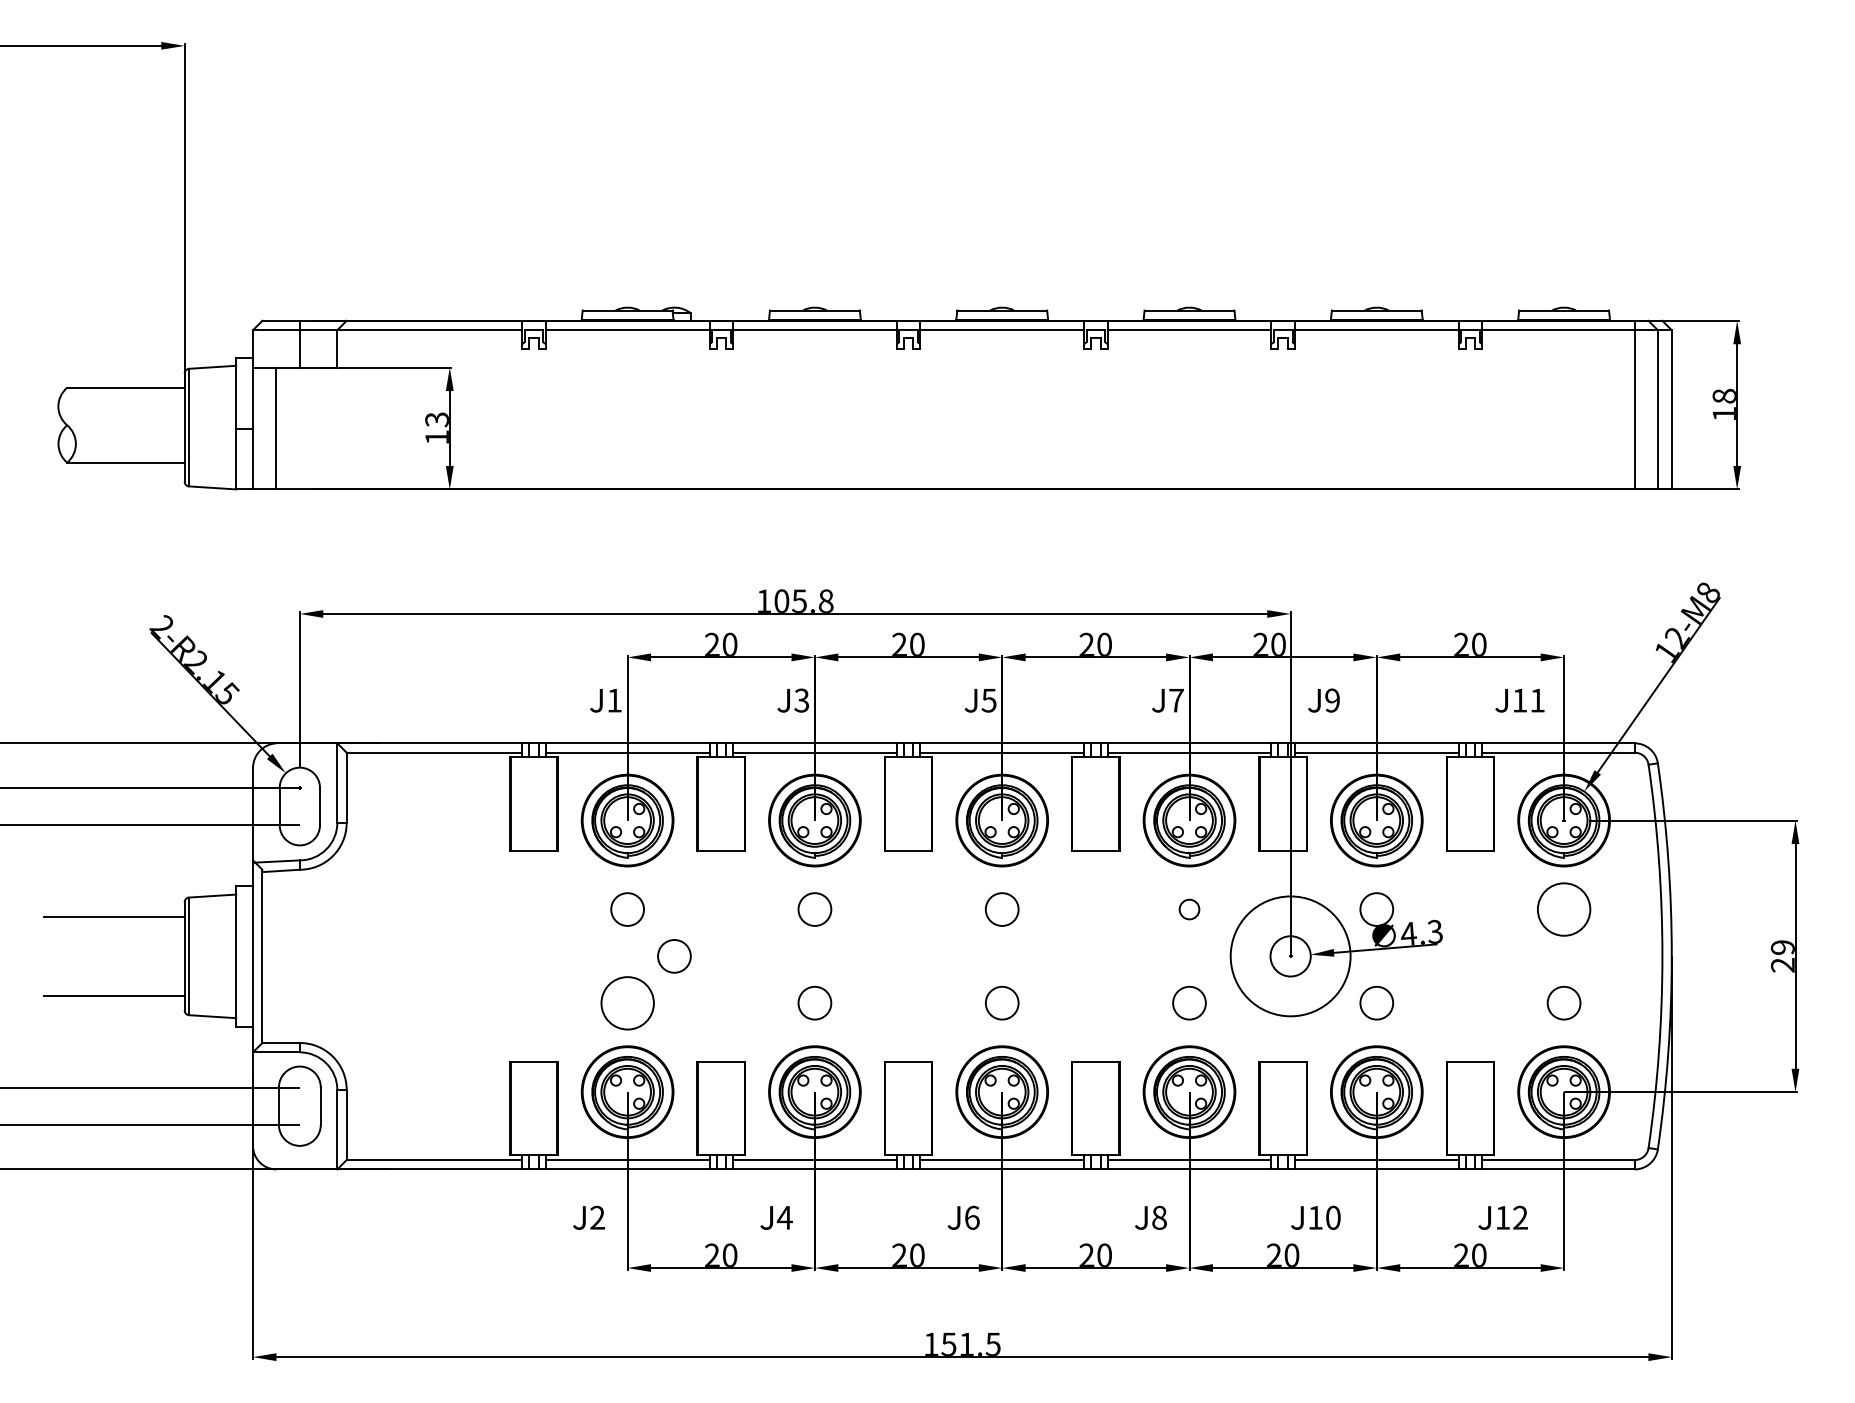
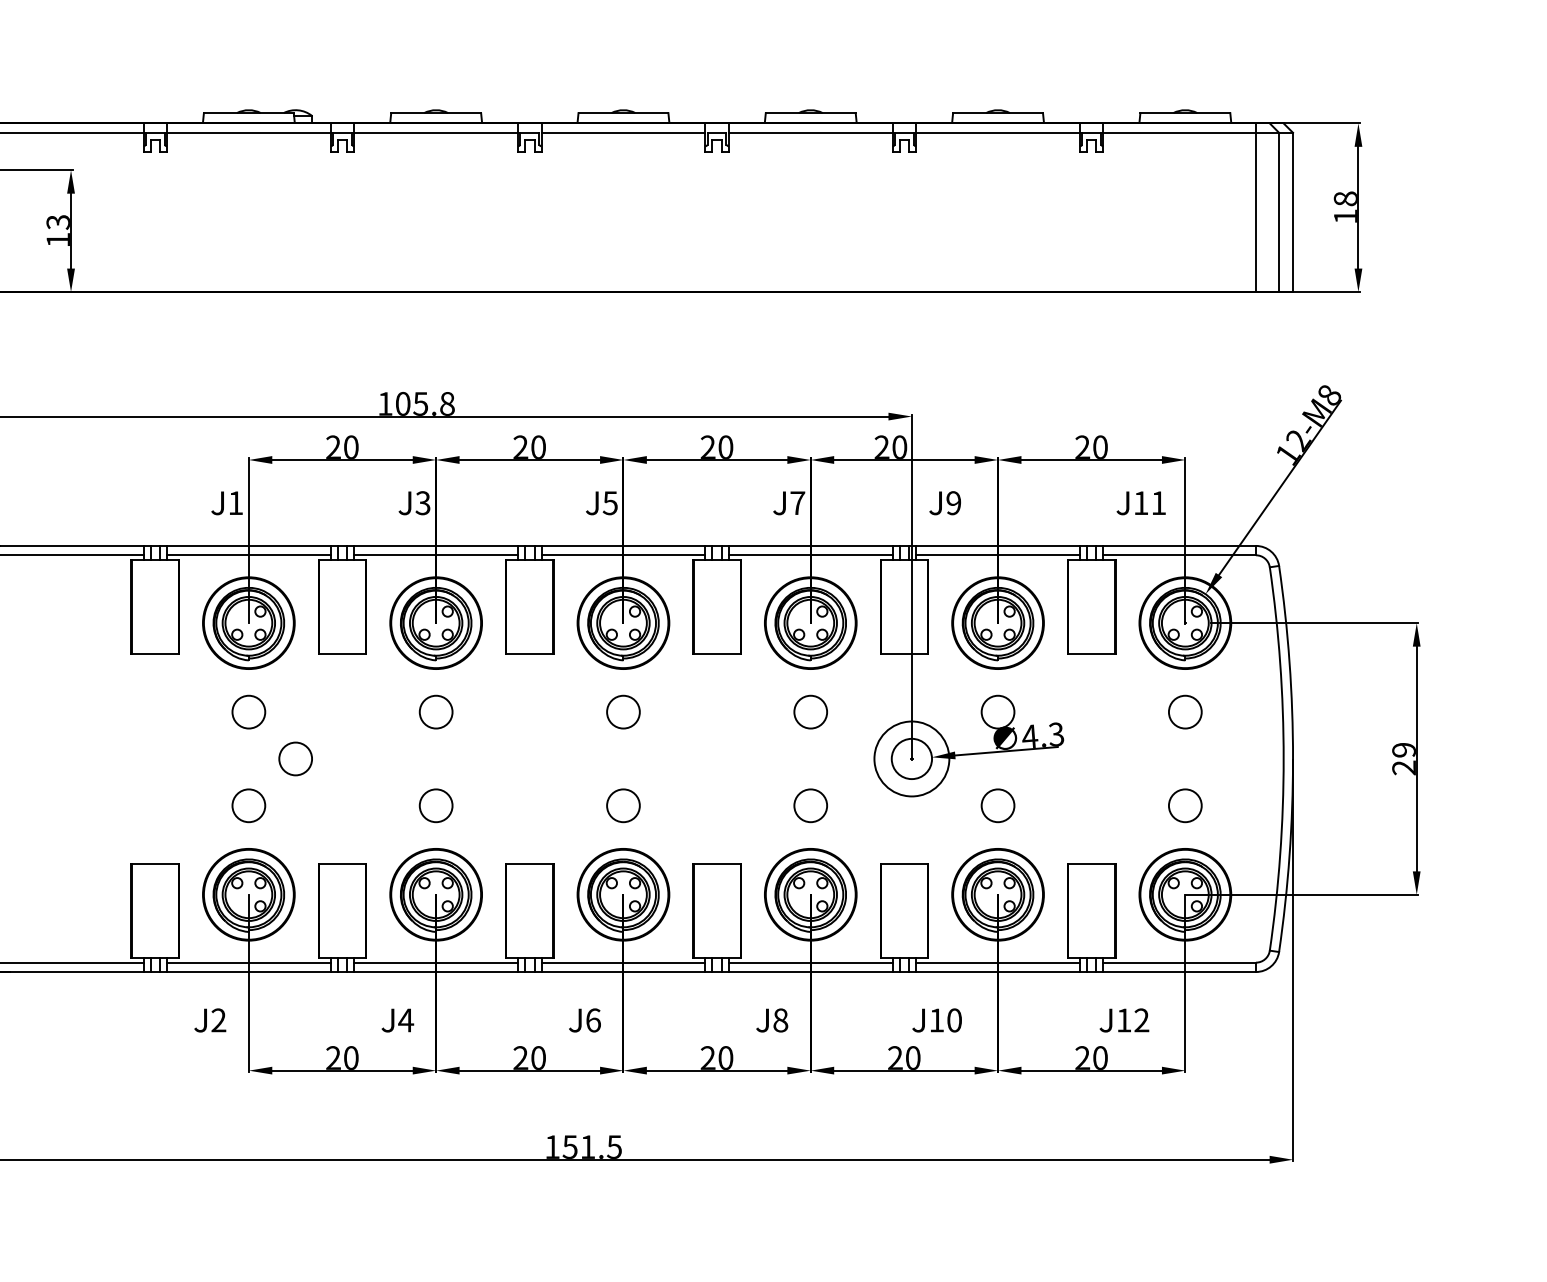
circle: (1189, 909) -> (810, 712), size x1.67
circle: (1563, 909) -> (1184, 712), size x0.62
circle: (1290, 955) -> (911, 758), size x0.62
circle: (627, 1002) -> (248, 805), size x0.62

